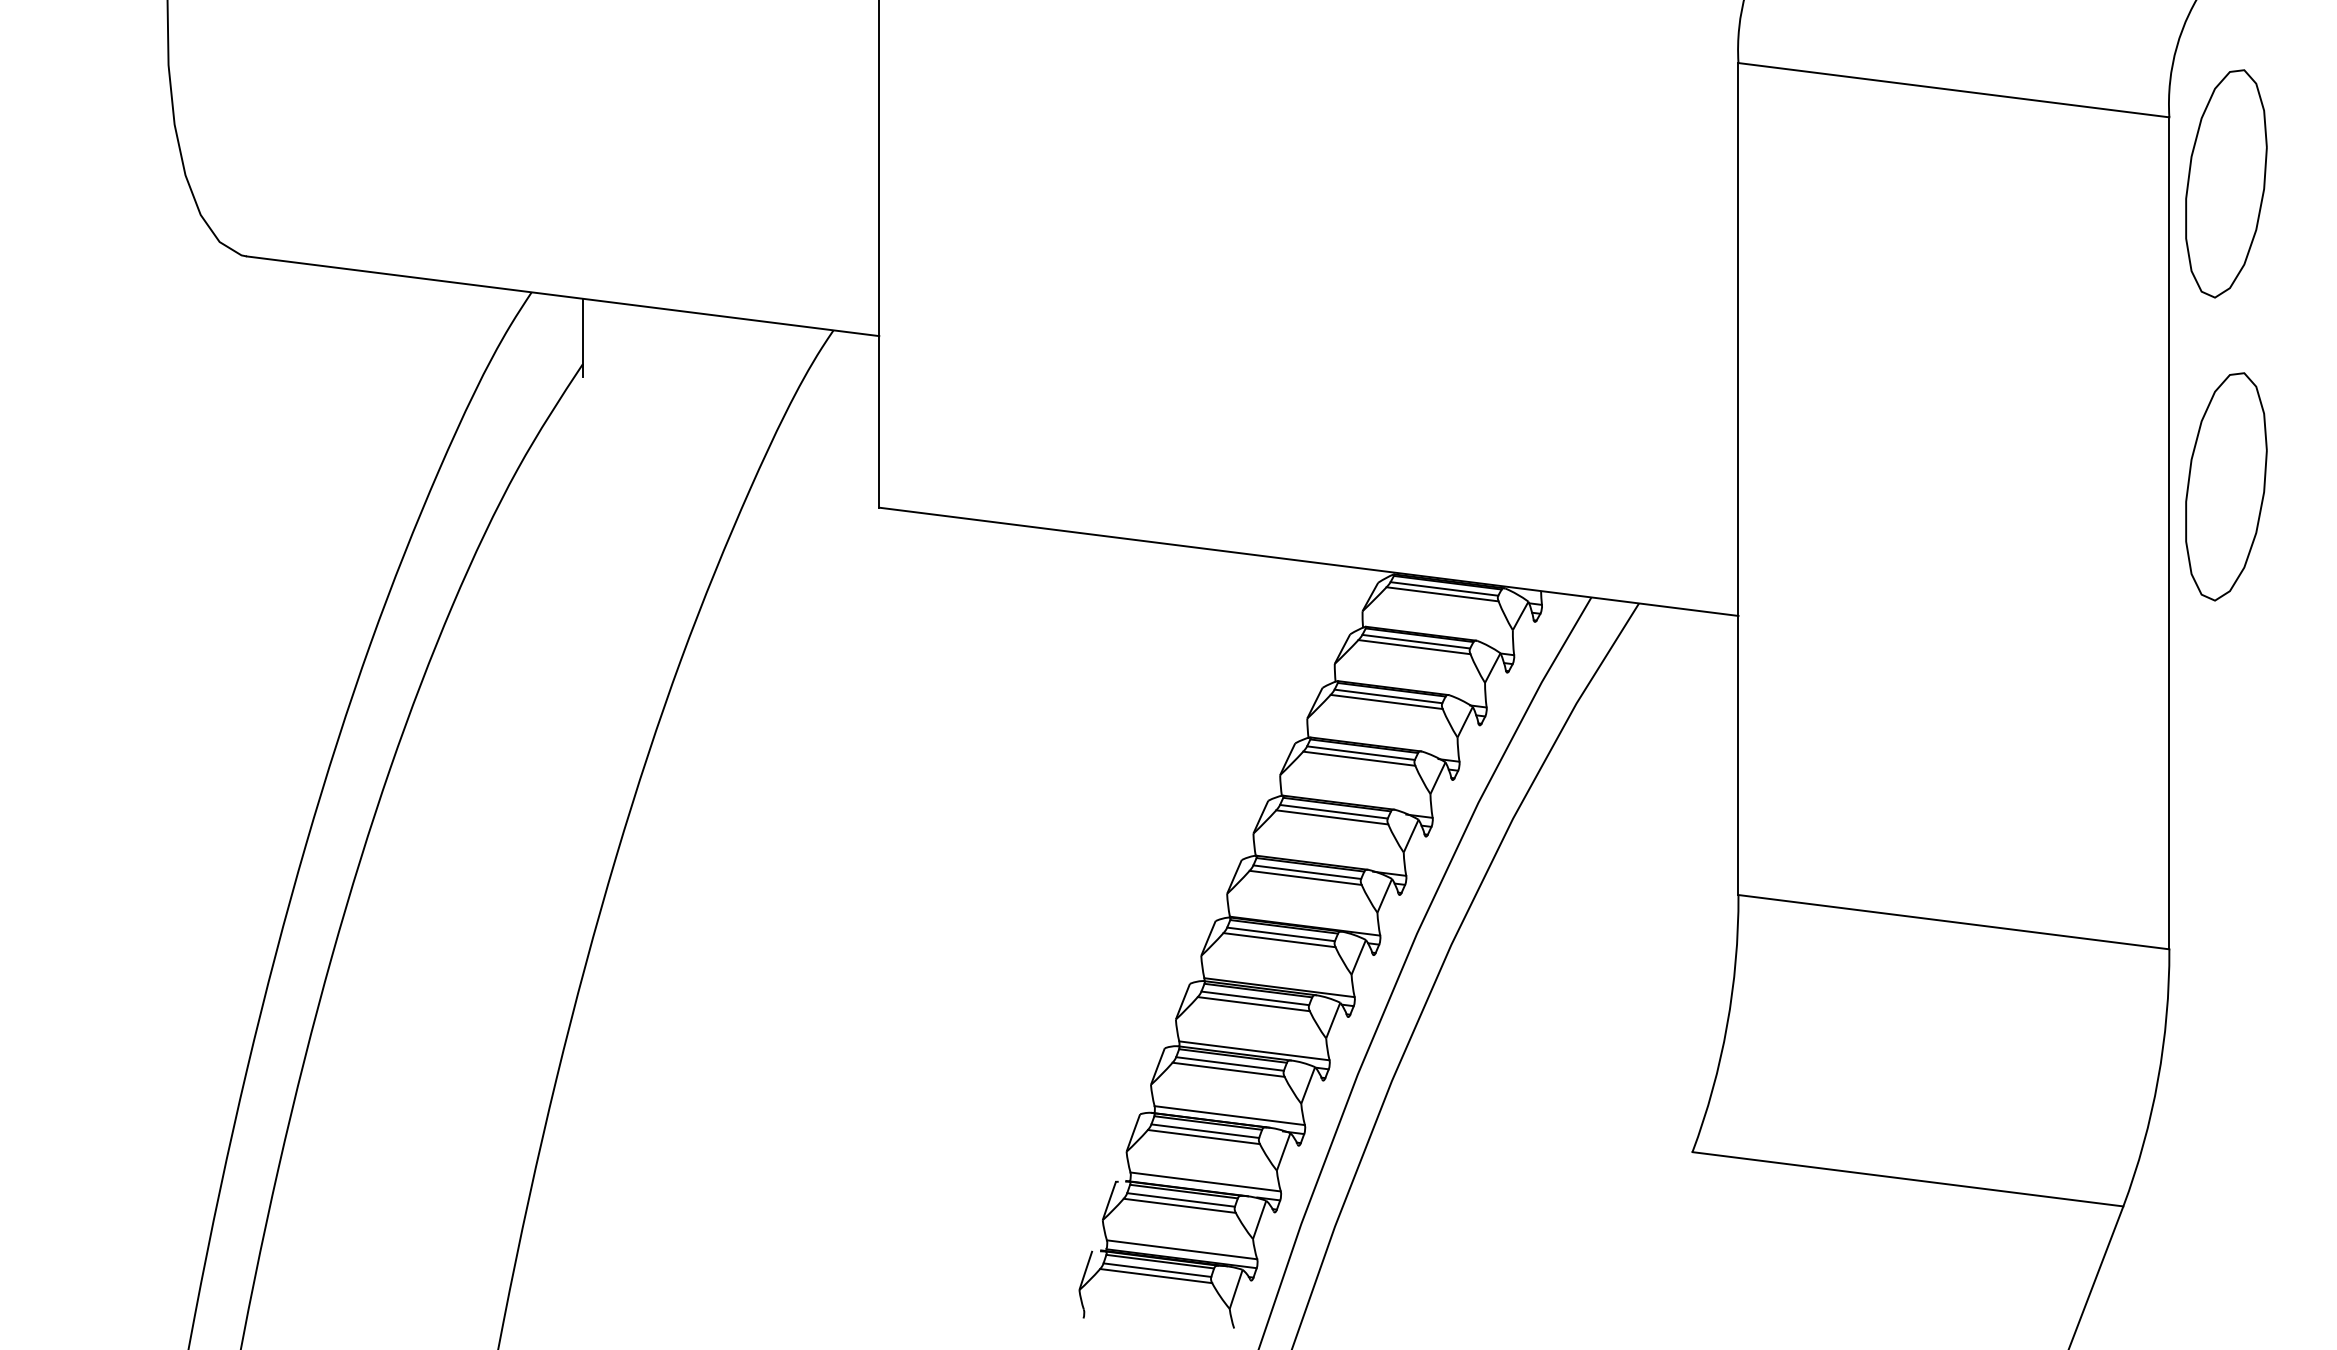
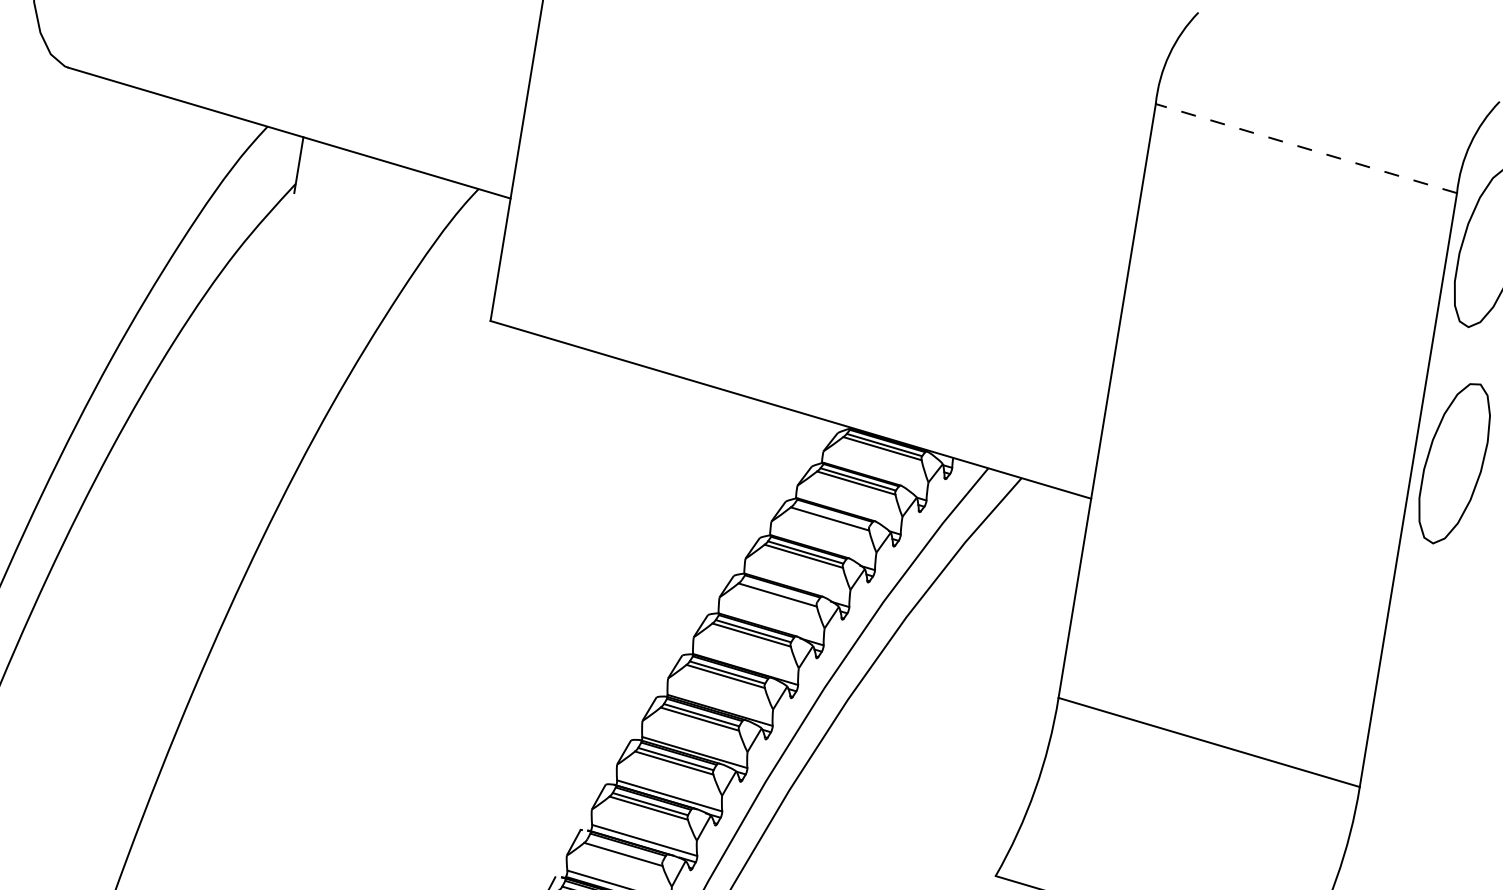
line: (1953, 90) -> (1306, 148), solid -> dashed
line: (1388, 696) -> (831, 515), removed
line: (1333, 811) -> (779, 590), removed
line: (1180, 1199) -> (624, 850), removed

